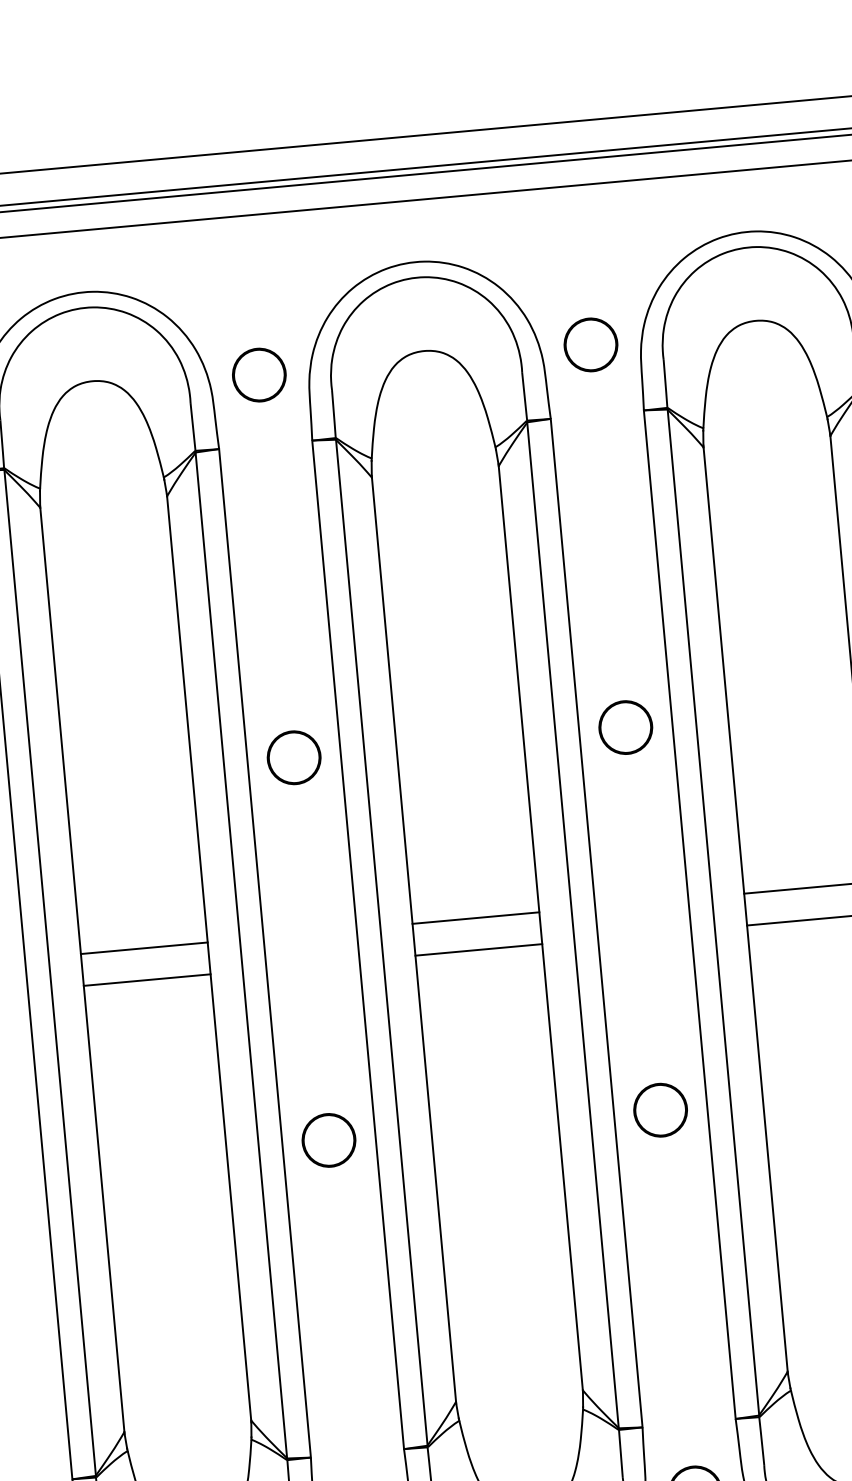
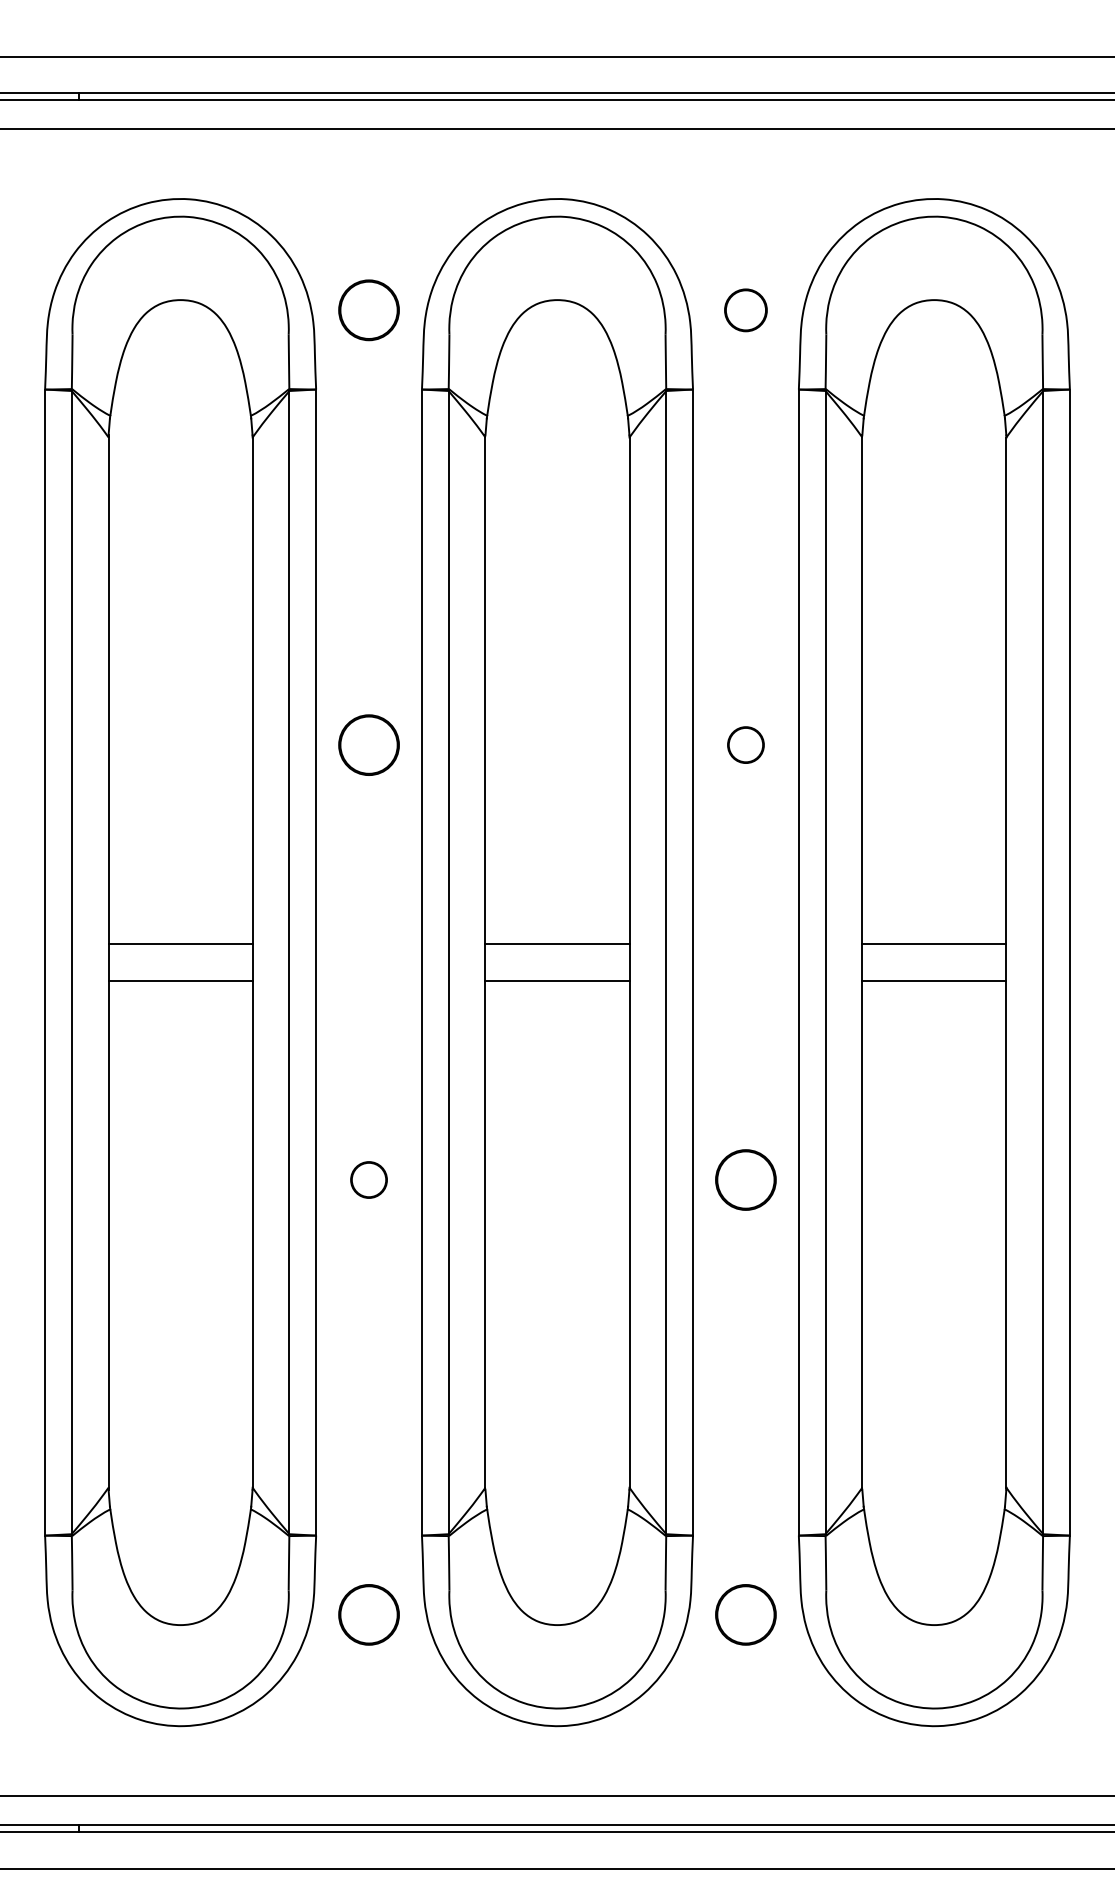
part: (590, 345) -> (745, 310), size x0.7
circle: (625, 727) -> (745, 744), size x0.6
circle: (328, 1140) -> (368, 1179), size x0.6

